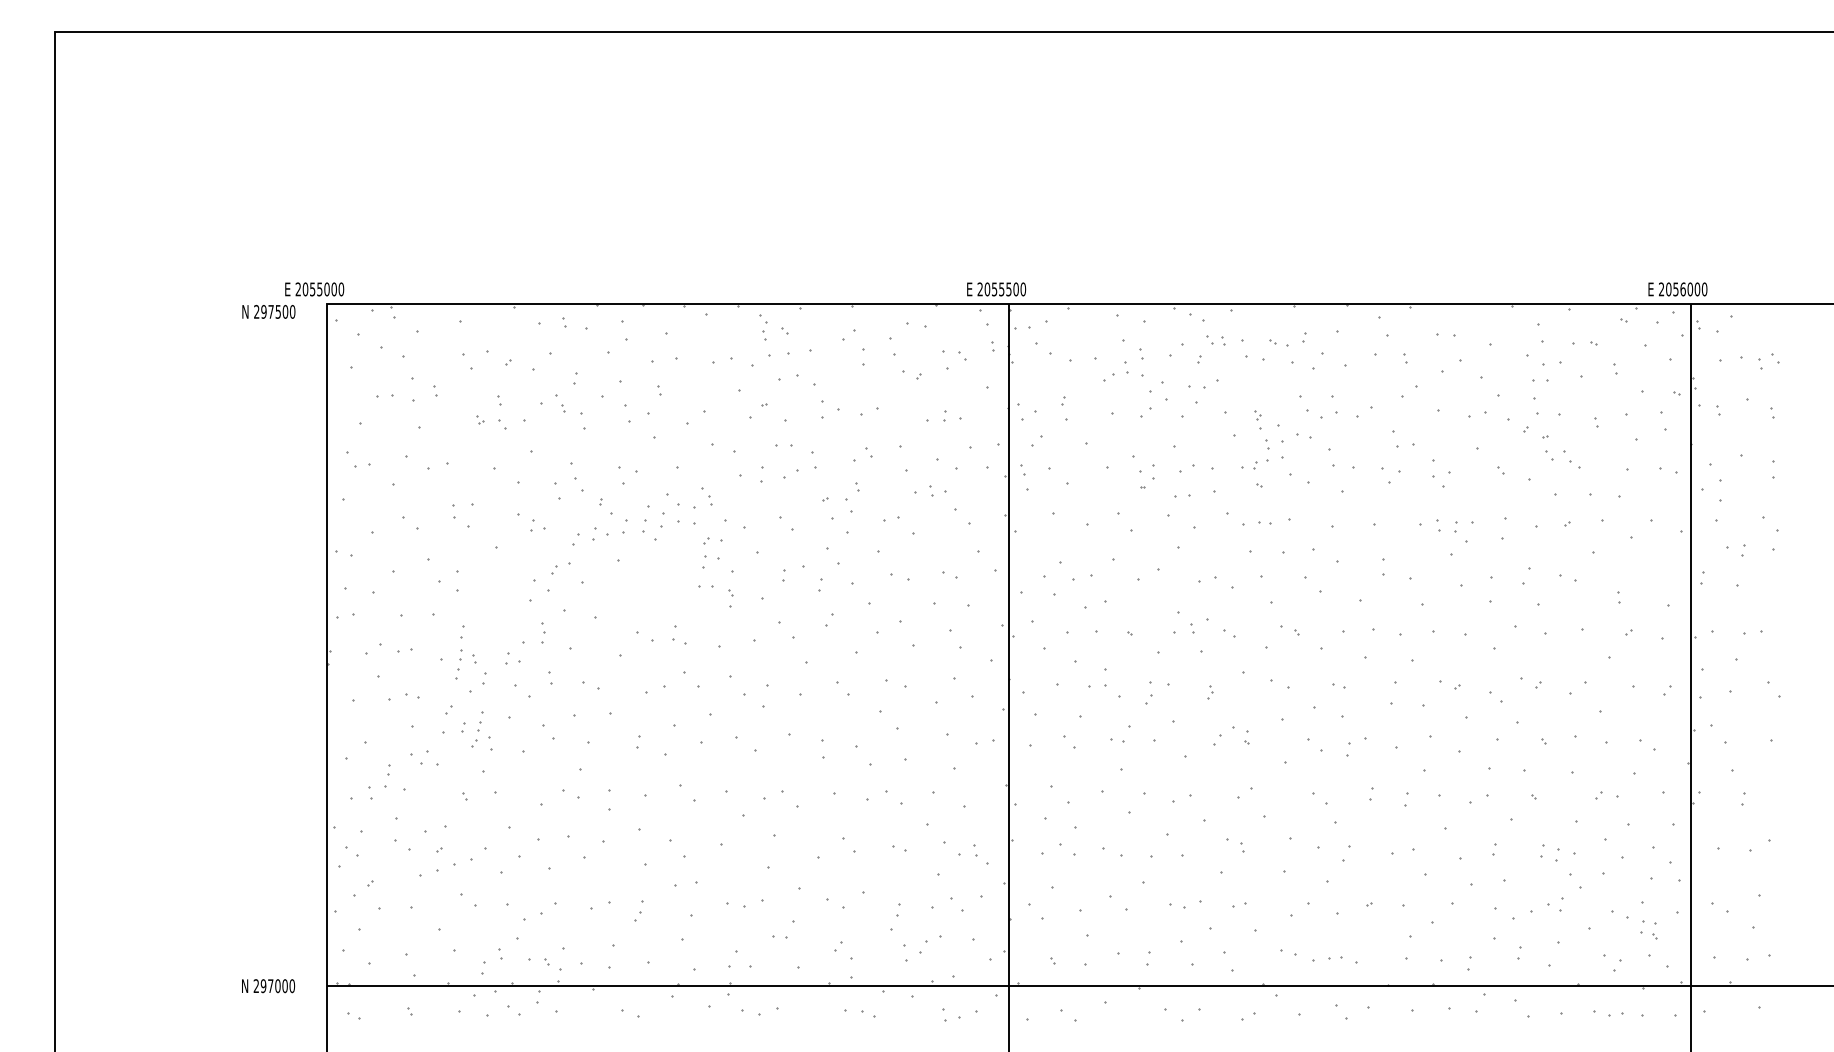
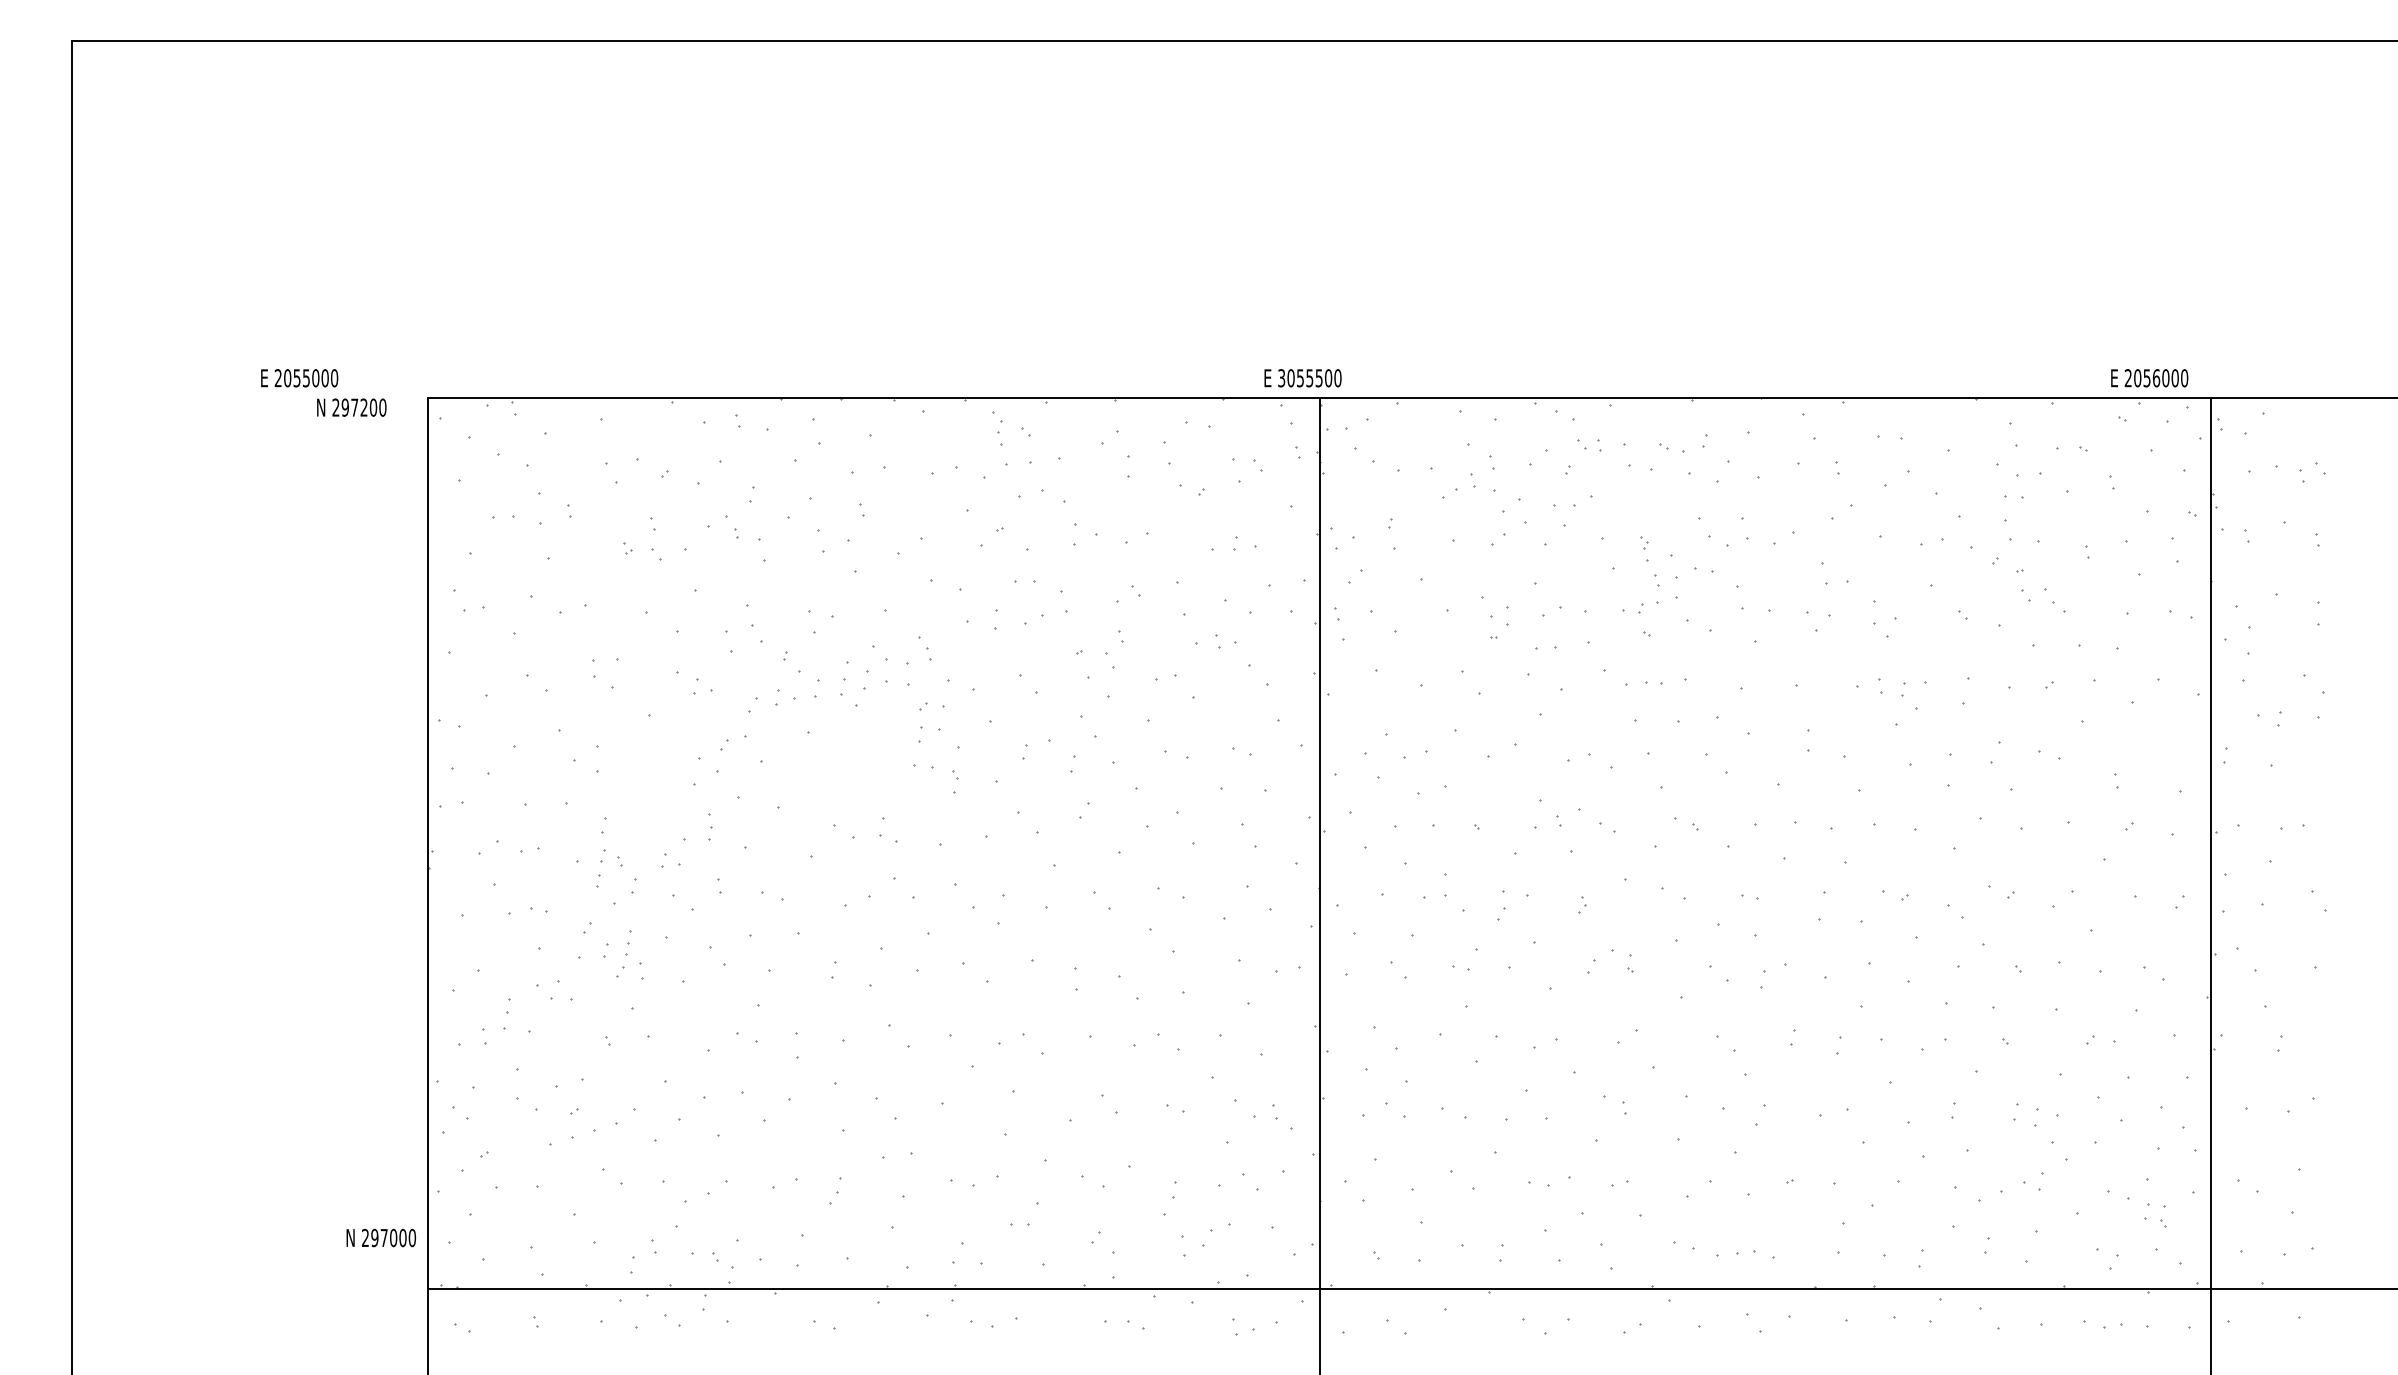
text: (314, 289) -> (299, 378), moved
text: (980, 289) -> (1281, 378), 2055500 -> 3055500
text: (1677, 289) -> (2149, 378), moved
text: (277, 311) -> (363, 407), 297500 -> 297200
text: (267, 985) -> (380, 1237), moved

